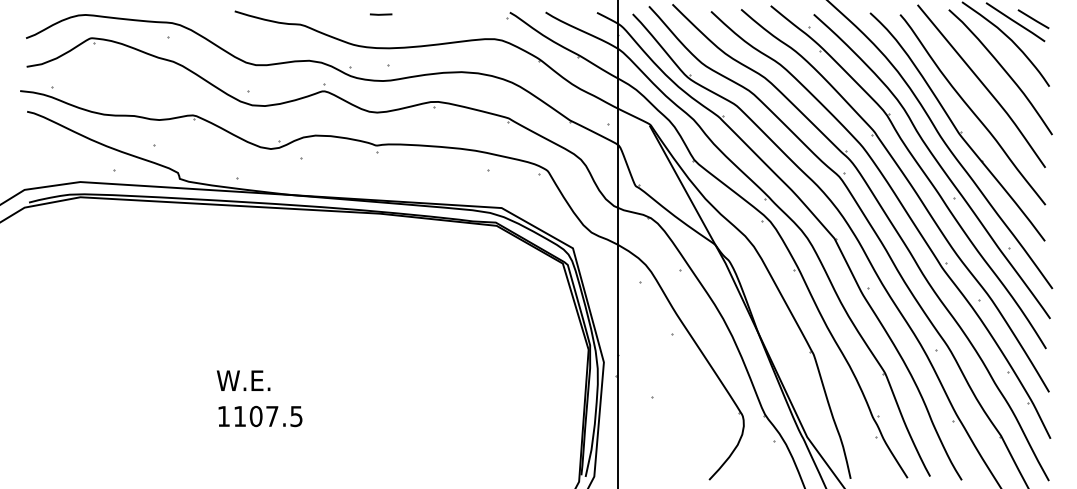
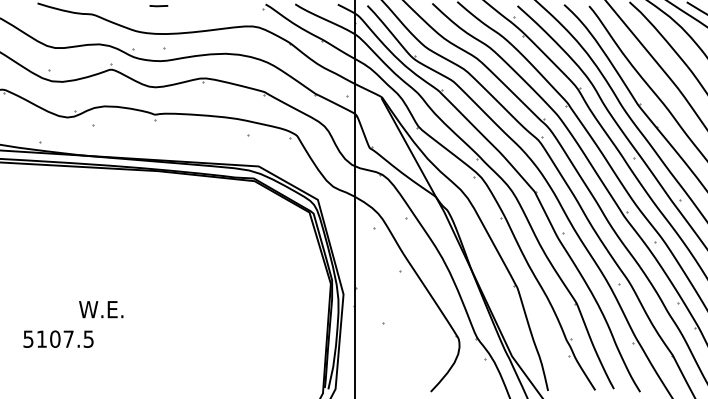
text: (243, 380) -> (101, 309), moved
text: (223, 416) -> (28, 339), 1107.5 -> 5107.5

